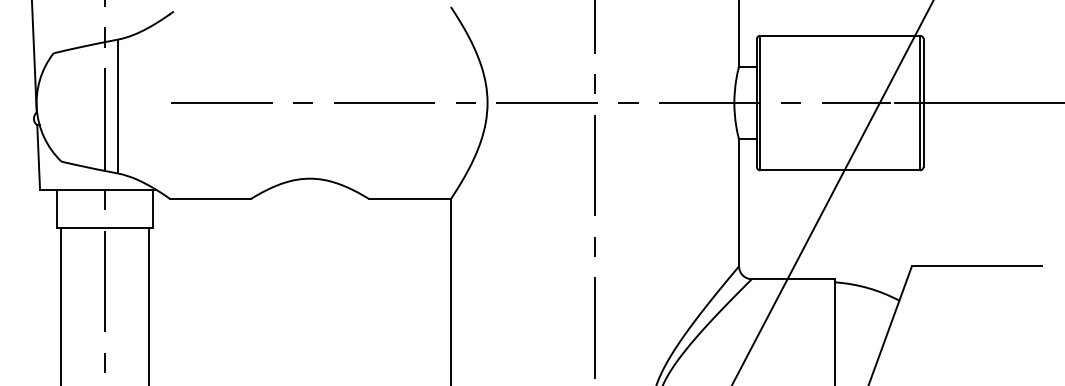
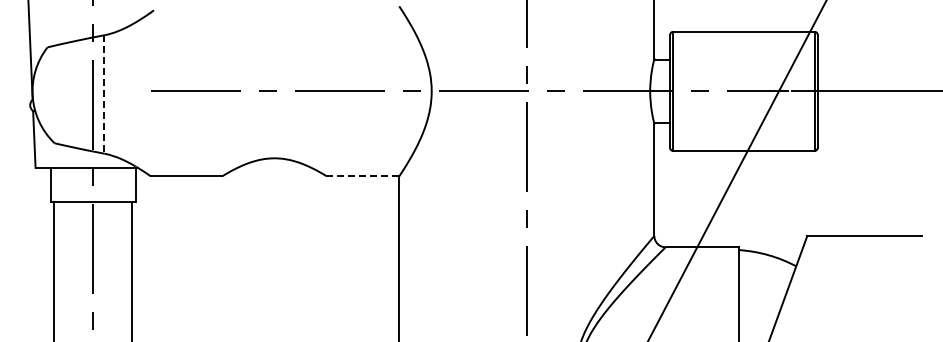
line: (117, 106) -> (104, 94), solid -> dashed
line: (409, 199) -> (362, 176), solid -> dashed

